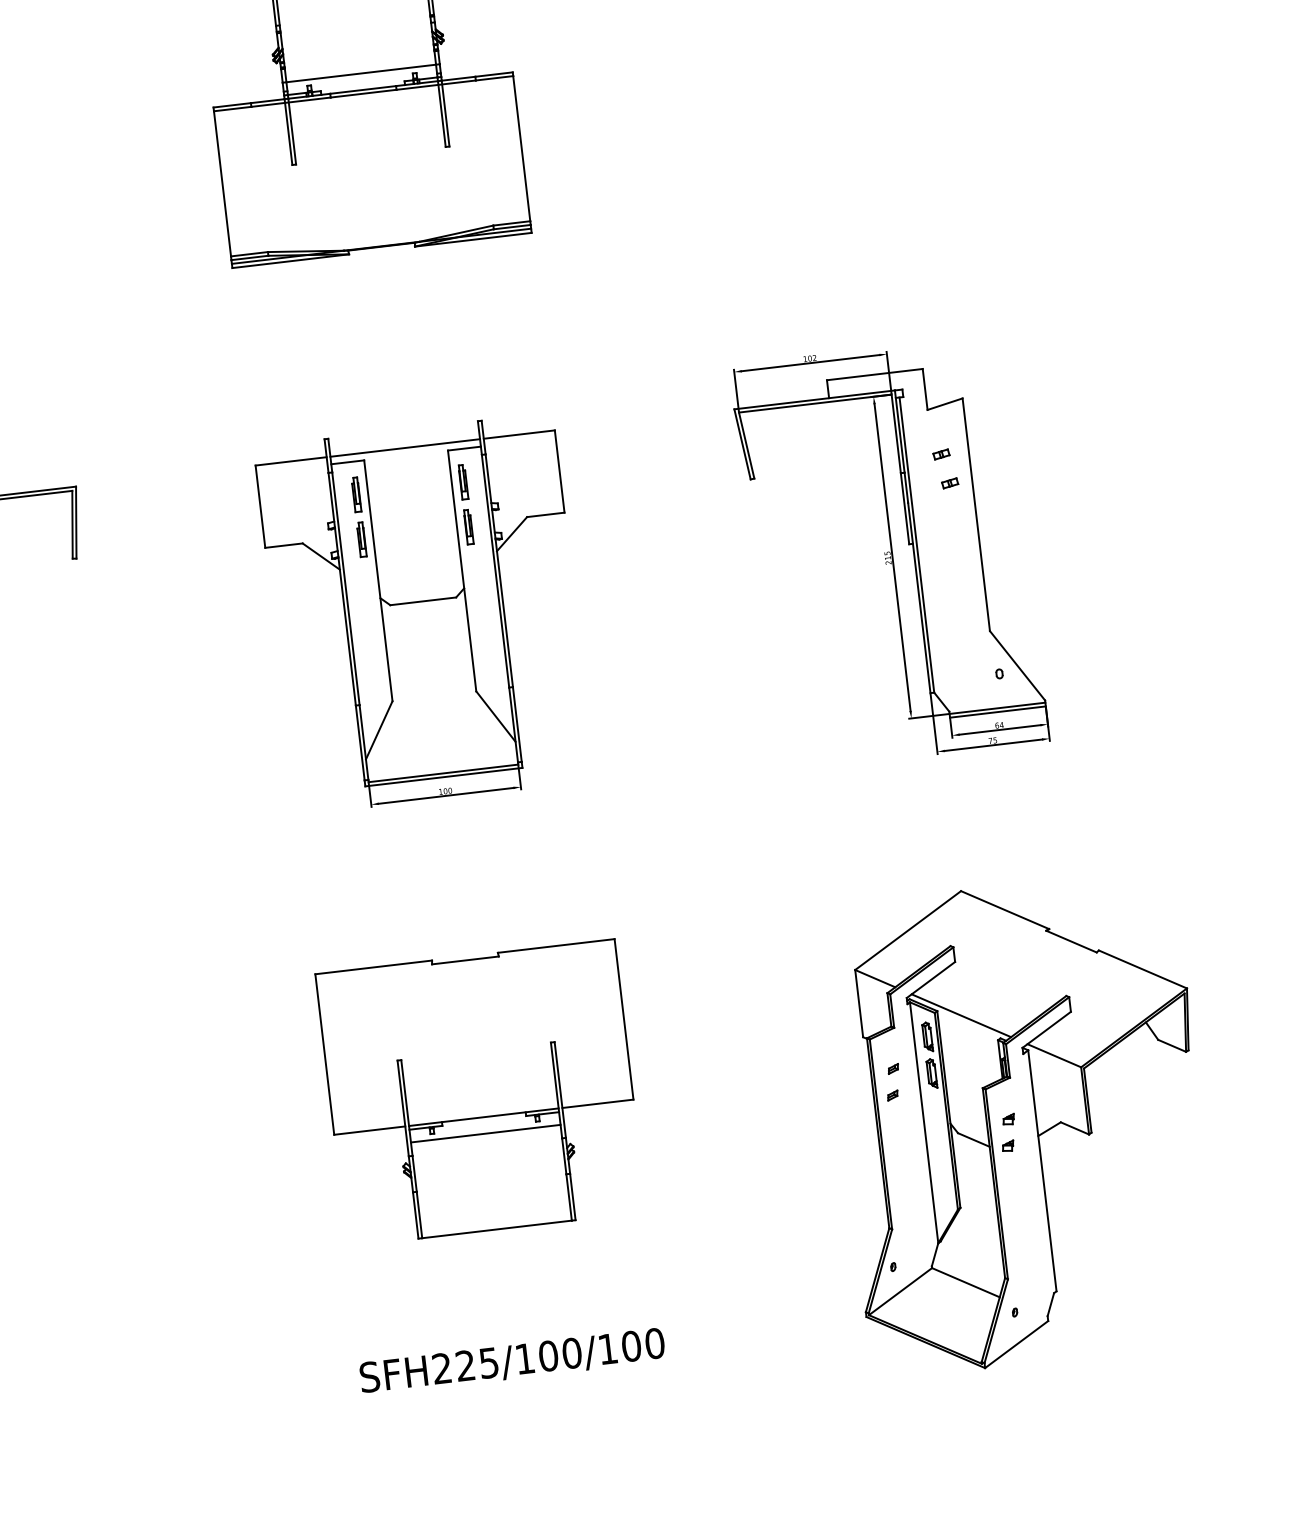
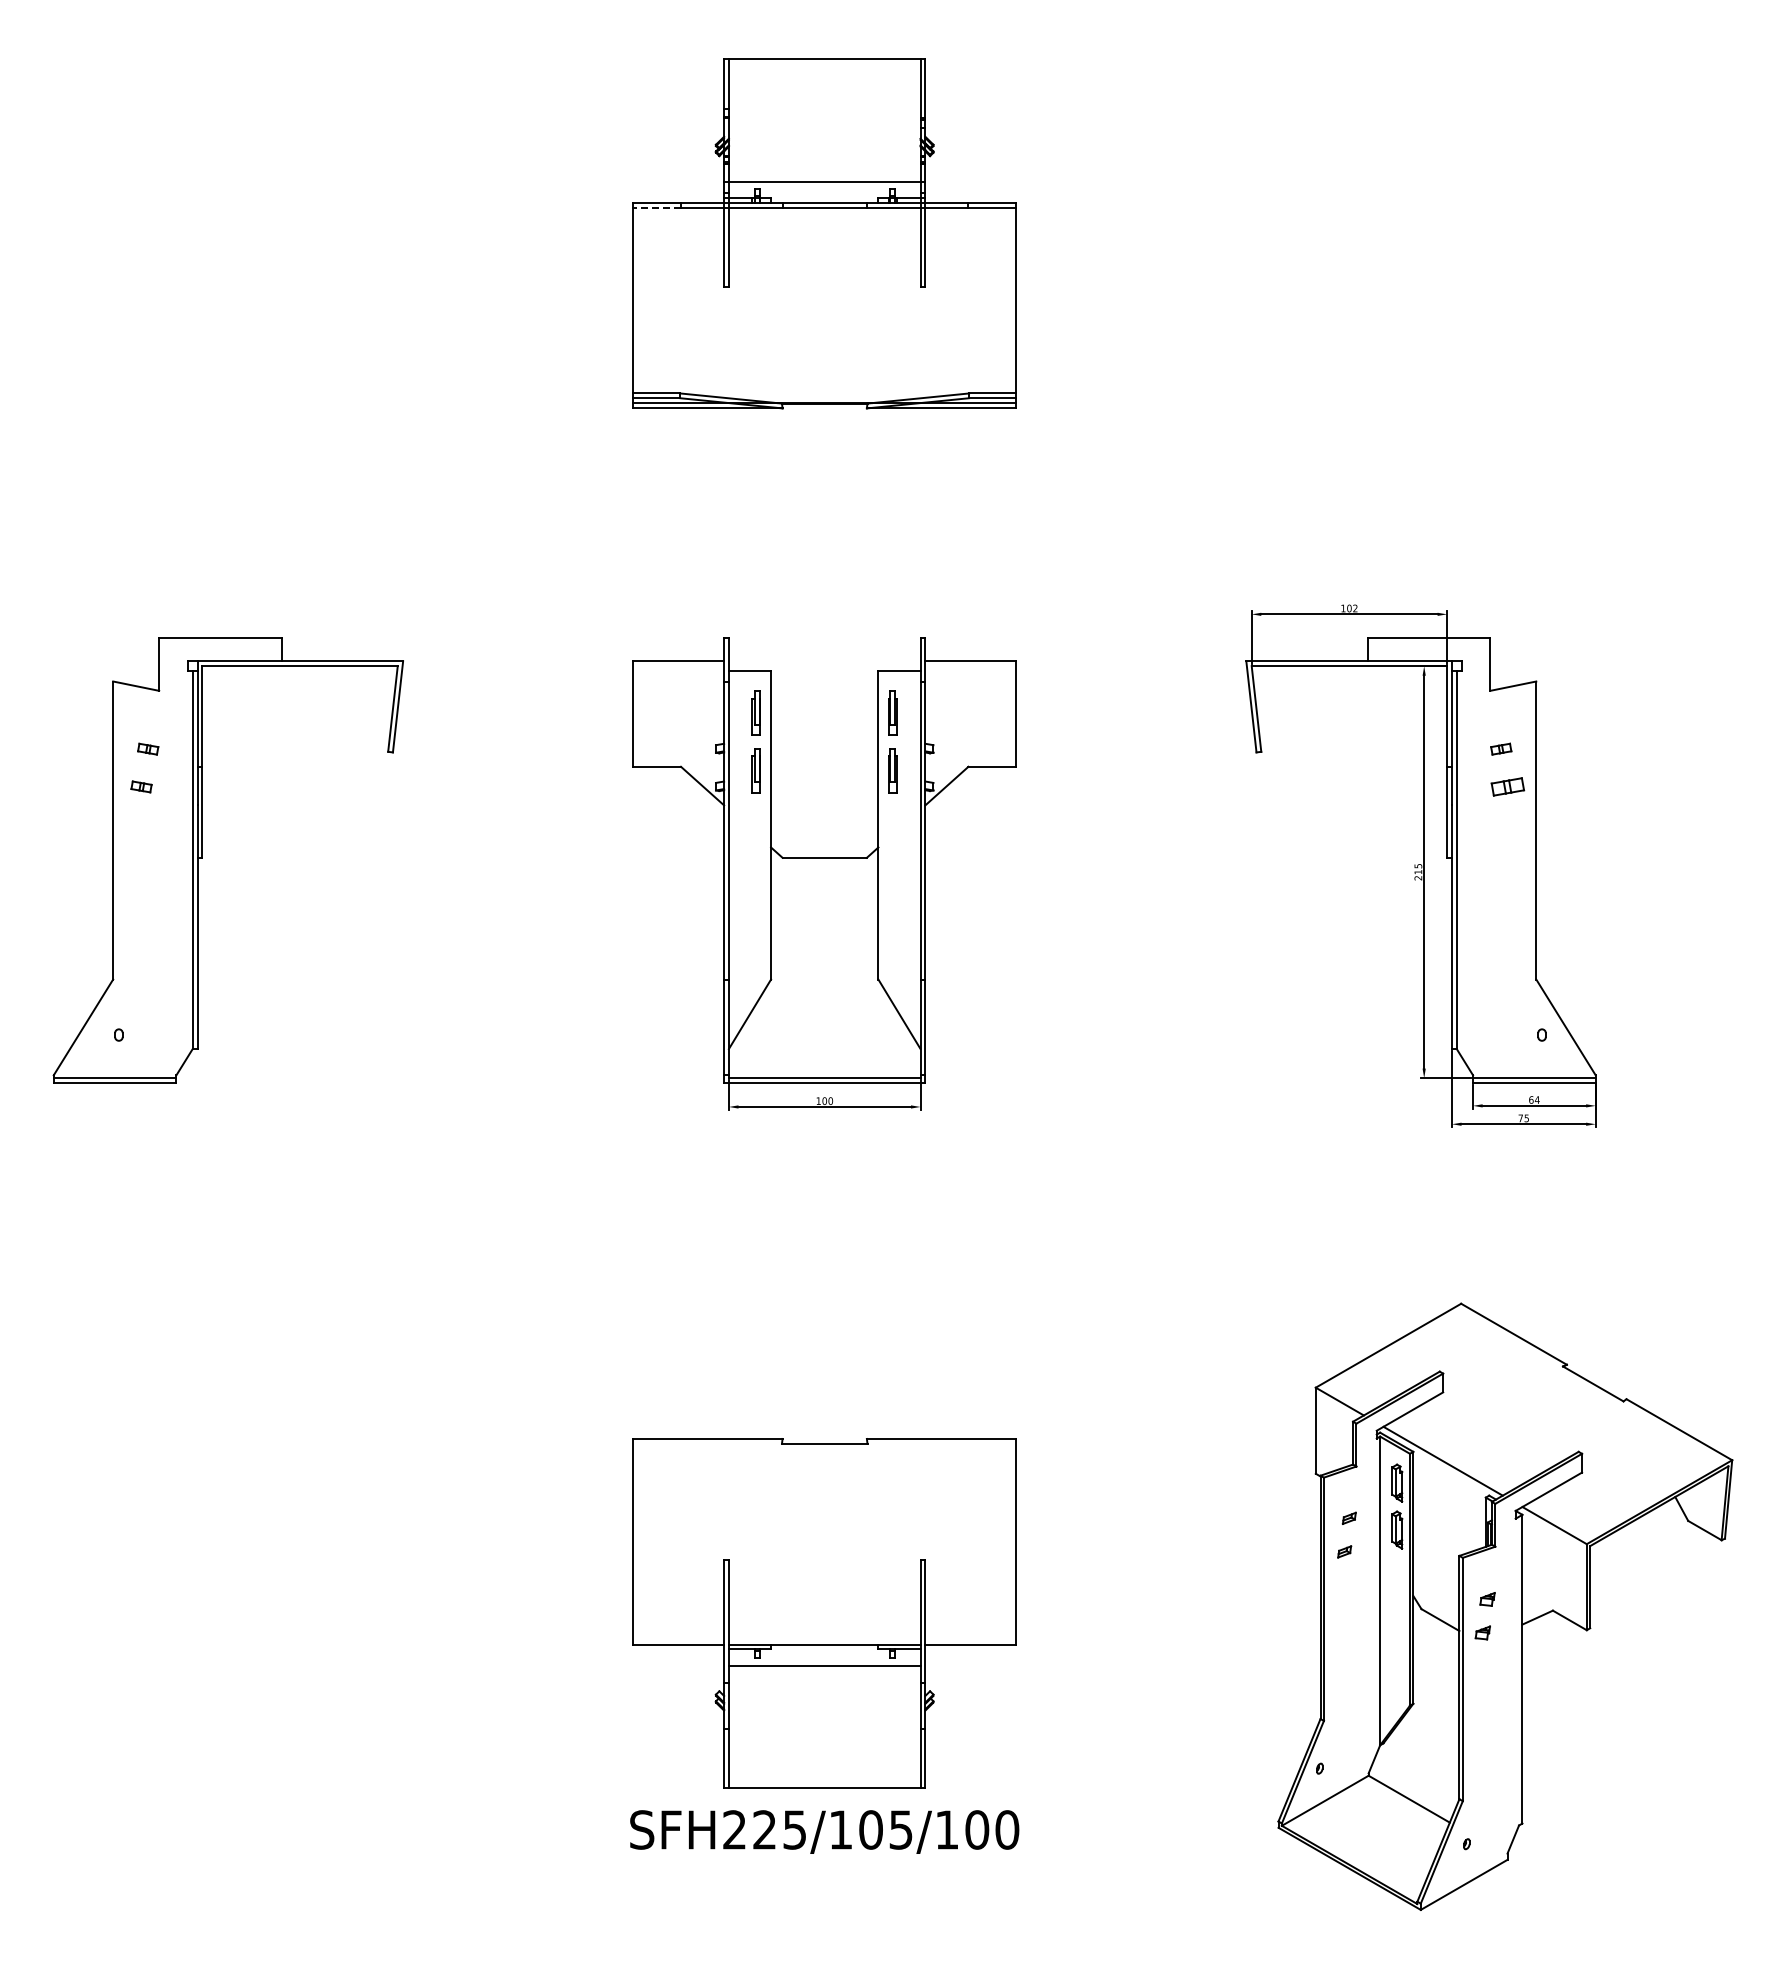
line: (233, 108) -> (657, 207), solid -> dashed
line: (405, 448) -> (824, 661), removed
part: (949, 483) -> (1507, 786), size x1.6
part: (480, 1092) -> (824, 1613), moved
text: (572, 1352) -> (901, 1829), SFH225/100/100 -> SFH225/105/100

